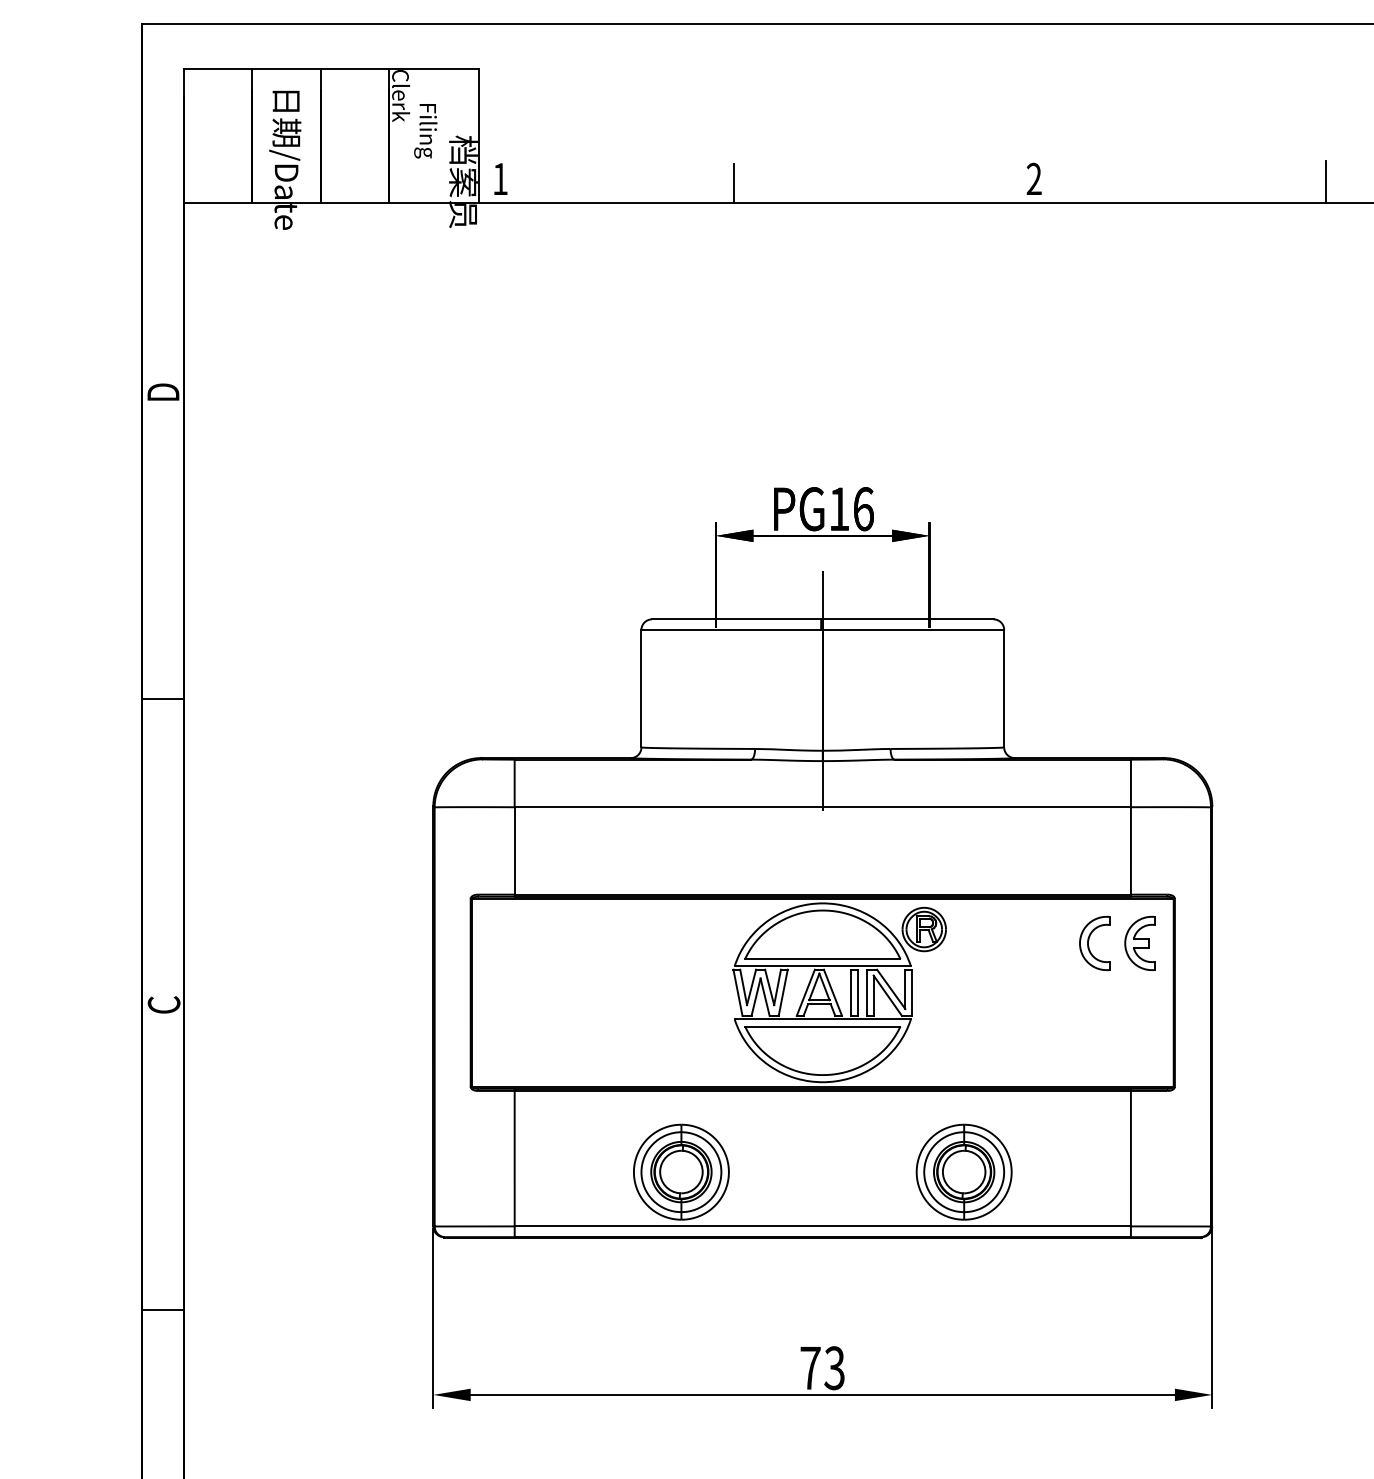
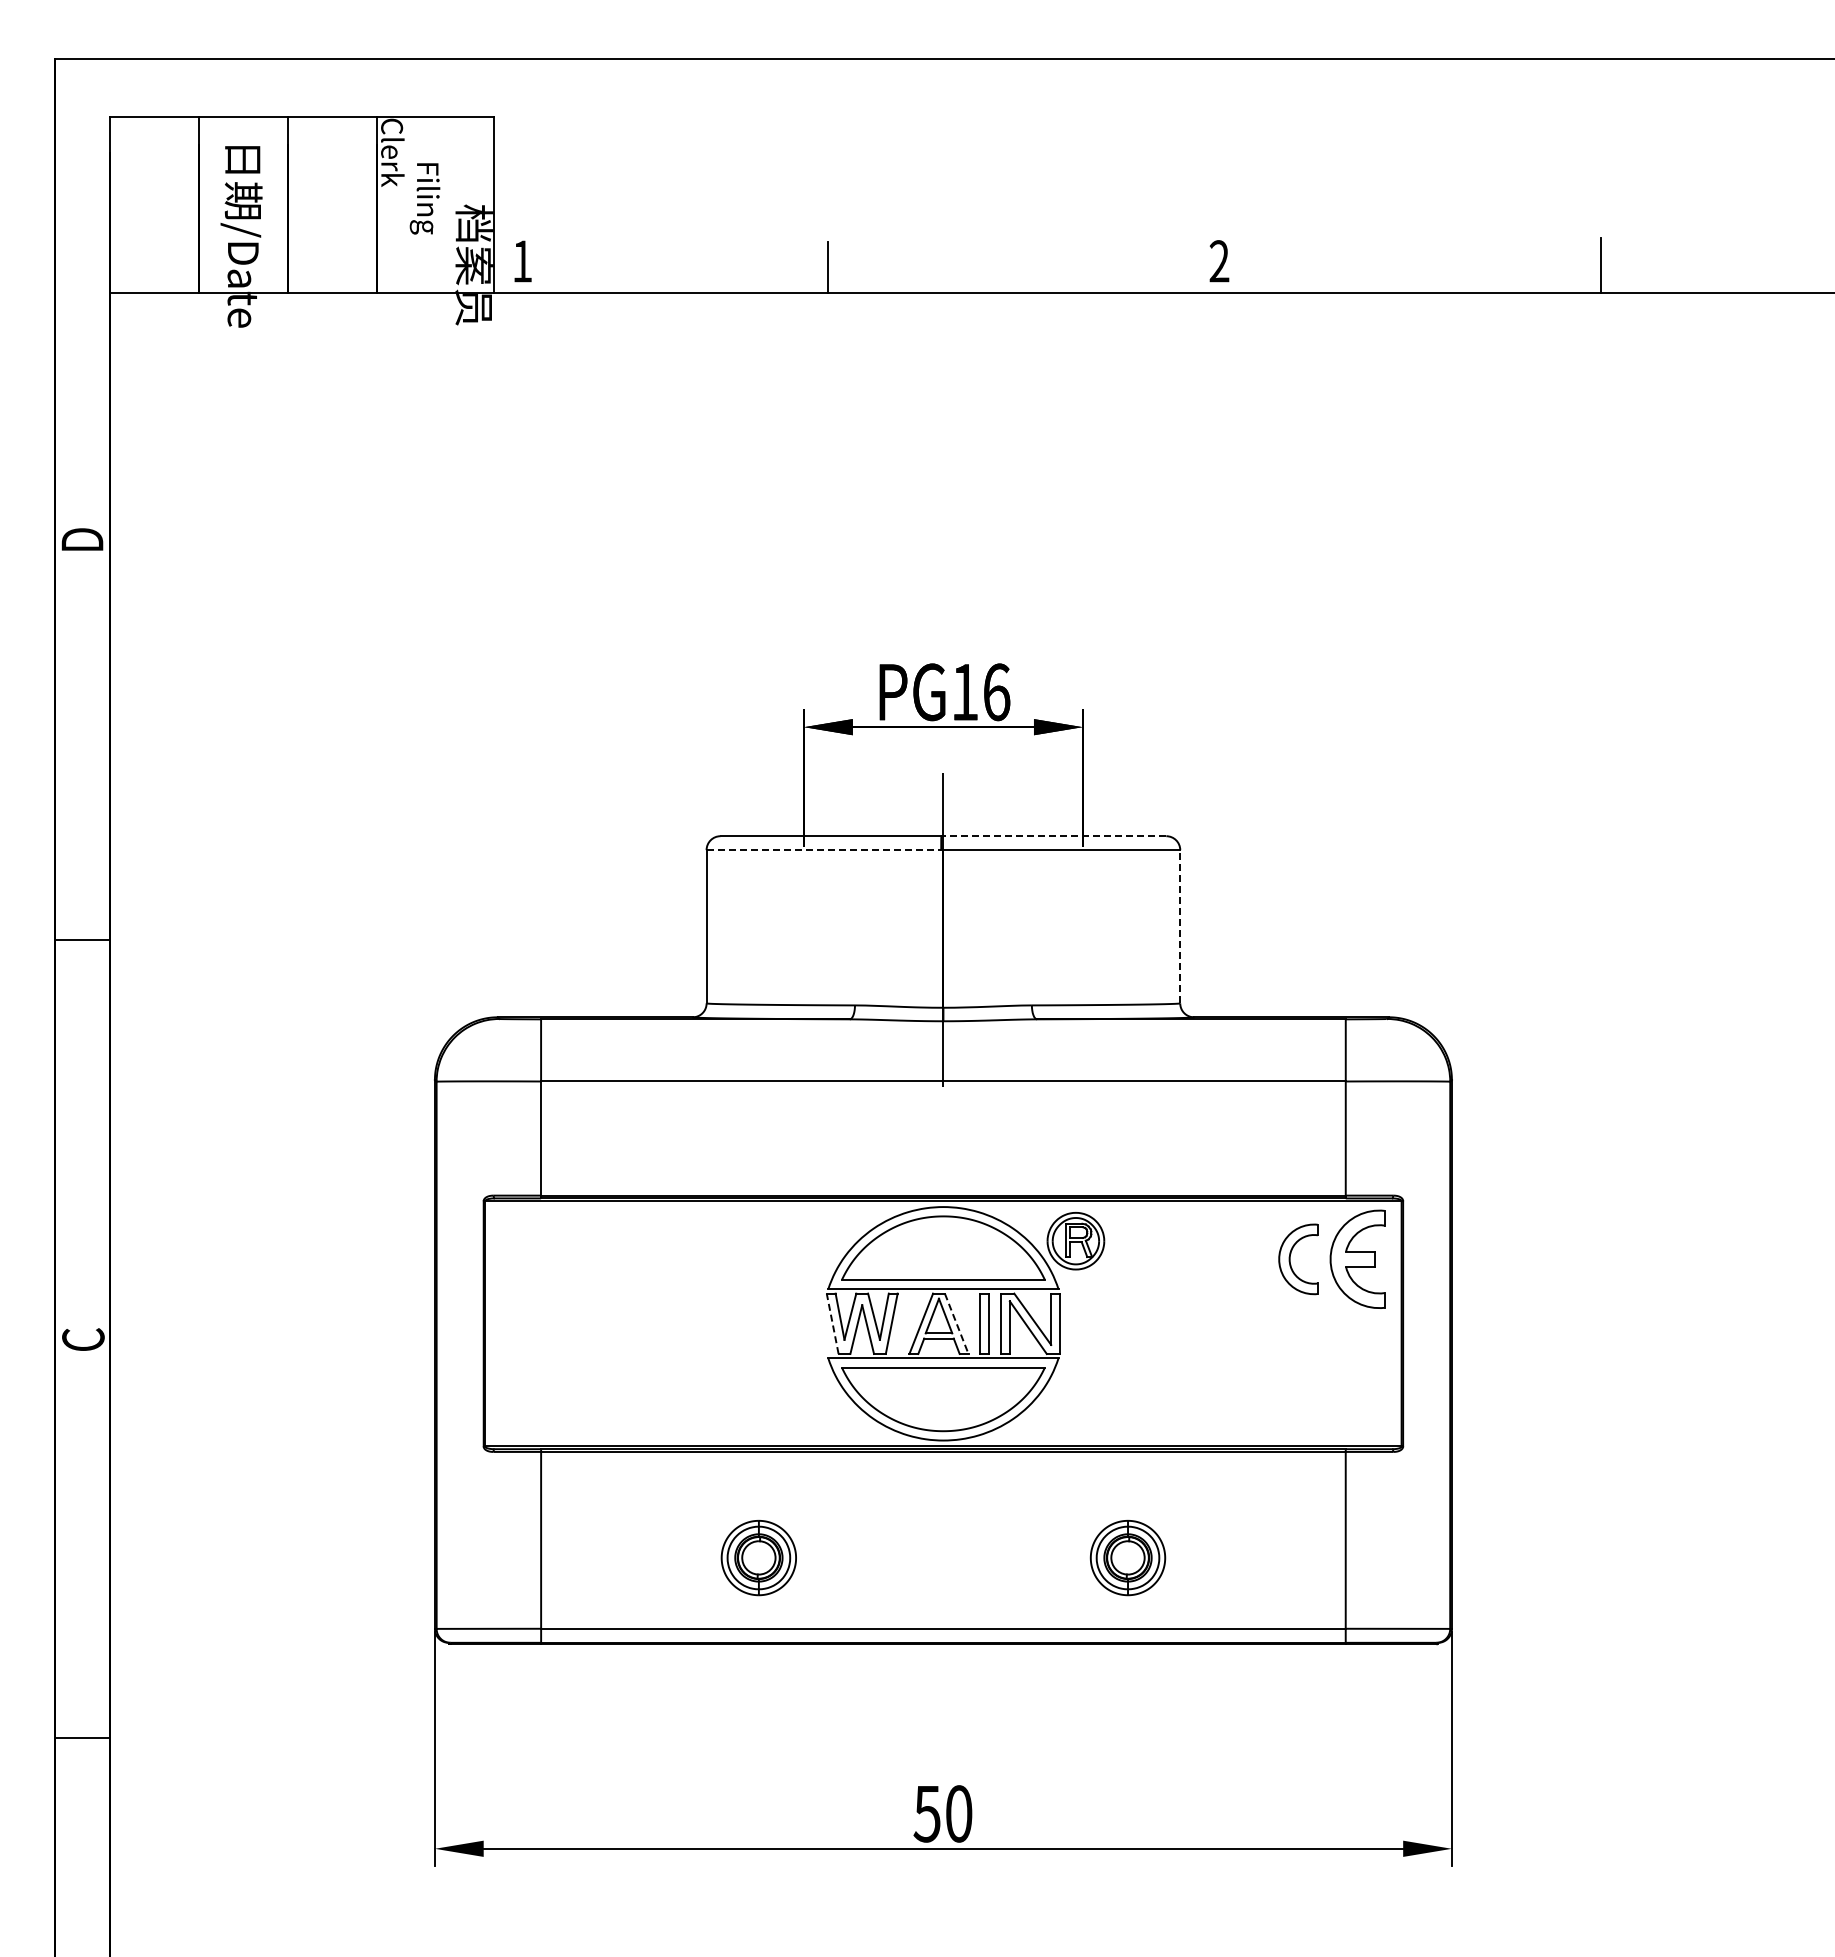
line: (907, 619) -> (1053, 836), solid -> dashed
line: (731, 630) -> (824, 850), solid -> dashed
line: (1004, 688) -> (1180, 926), solid -> dashed
part: (1139, 943) -> (1357, 1259), size x1.4
line: (737, 992) -> (832, 1323), solid -> dashed
line: (832, 993) -> (956, 1324), solid -> dashed
part: (681, 1171) -> (758, 1557), size x0.6
part: (963, 1171) -> (1127, 1557), size x0.6
text: (822, 1367) -> (942, 1813), 73 -> 50

